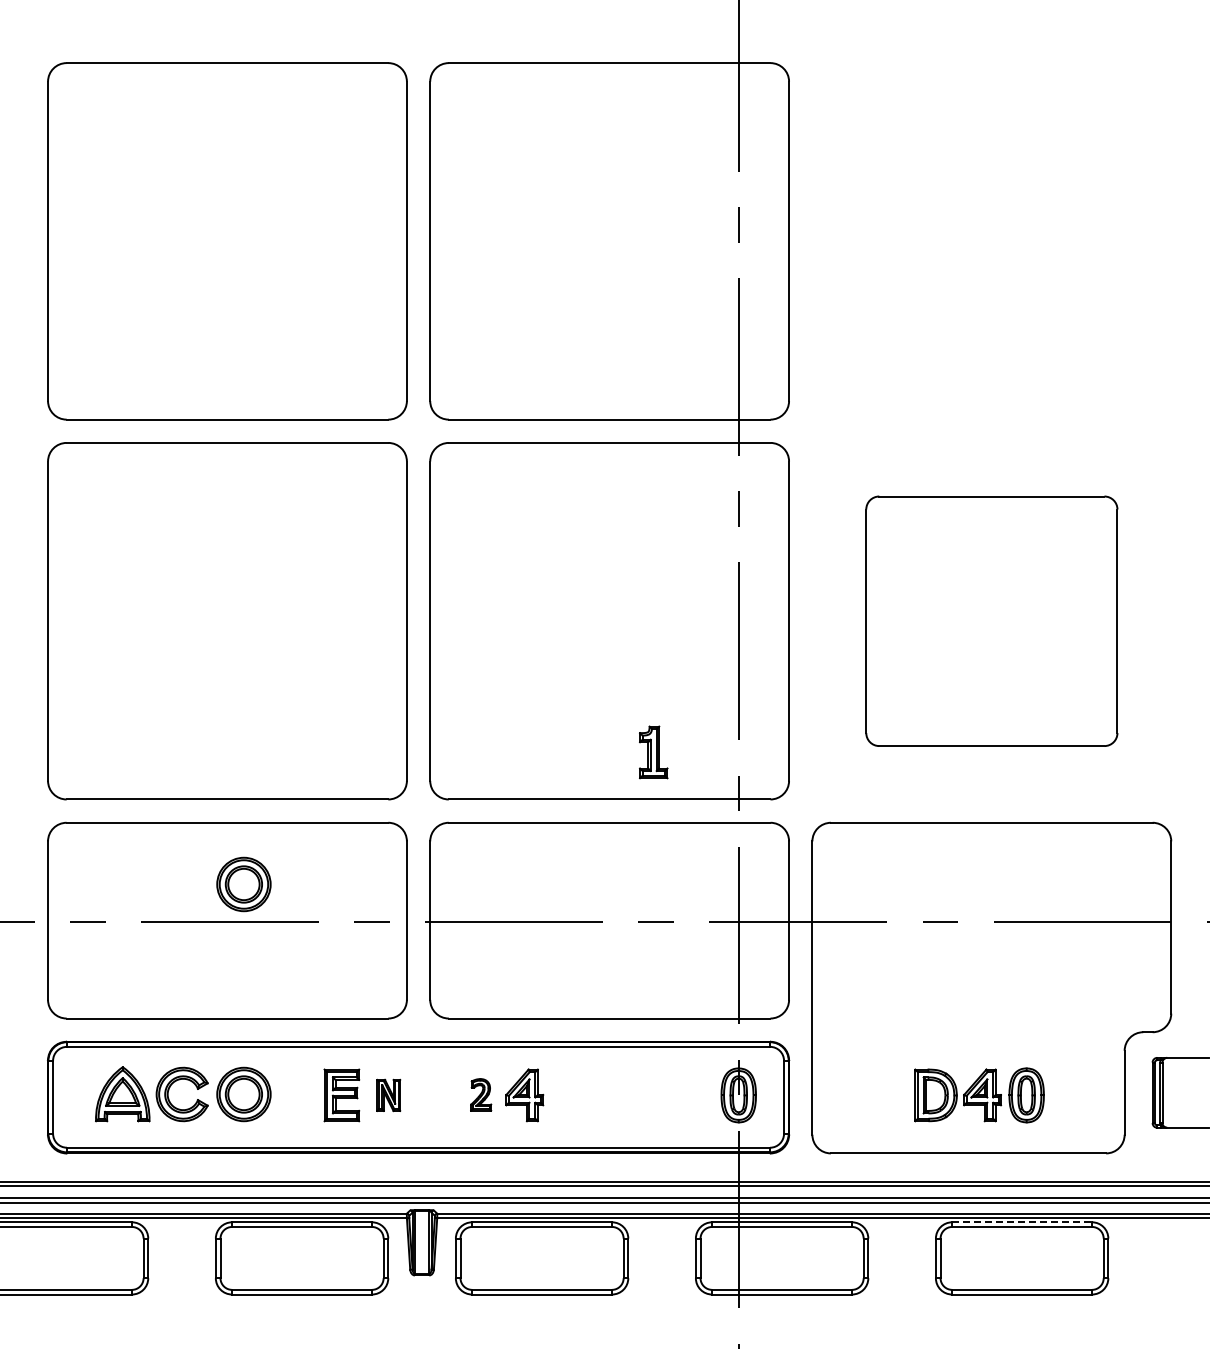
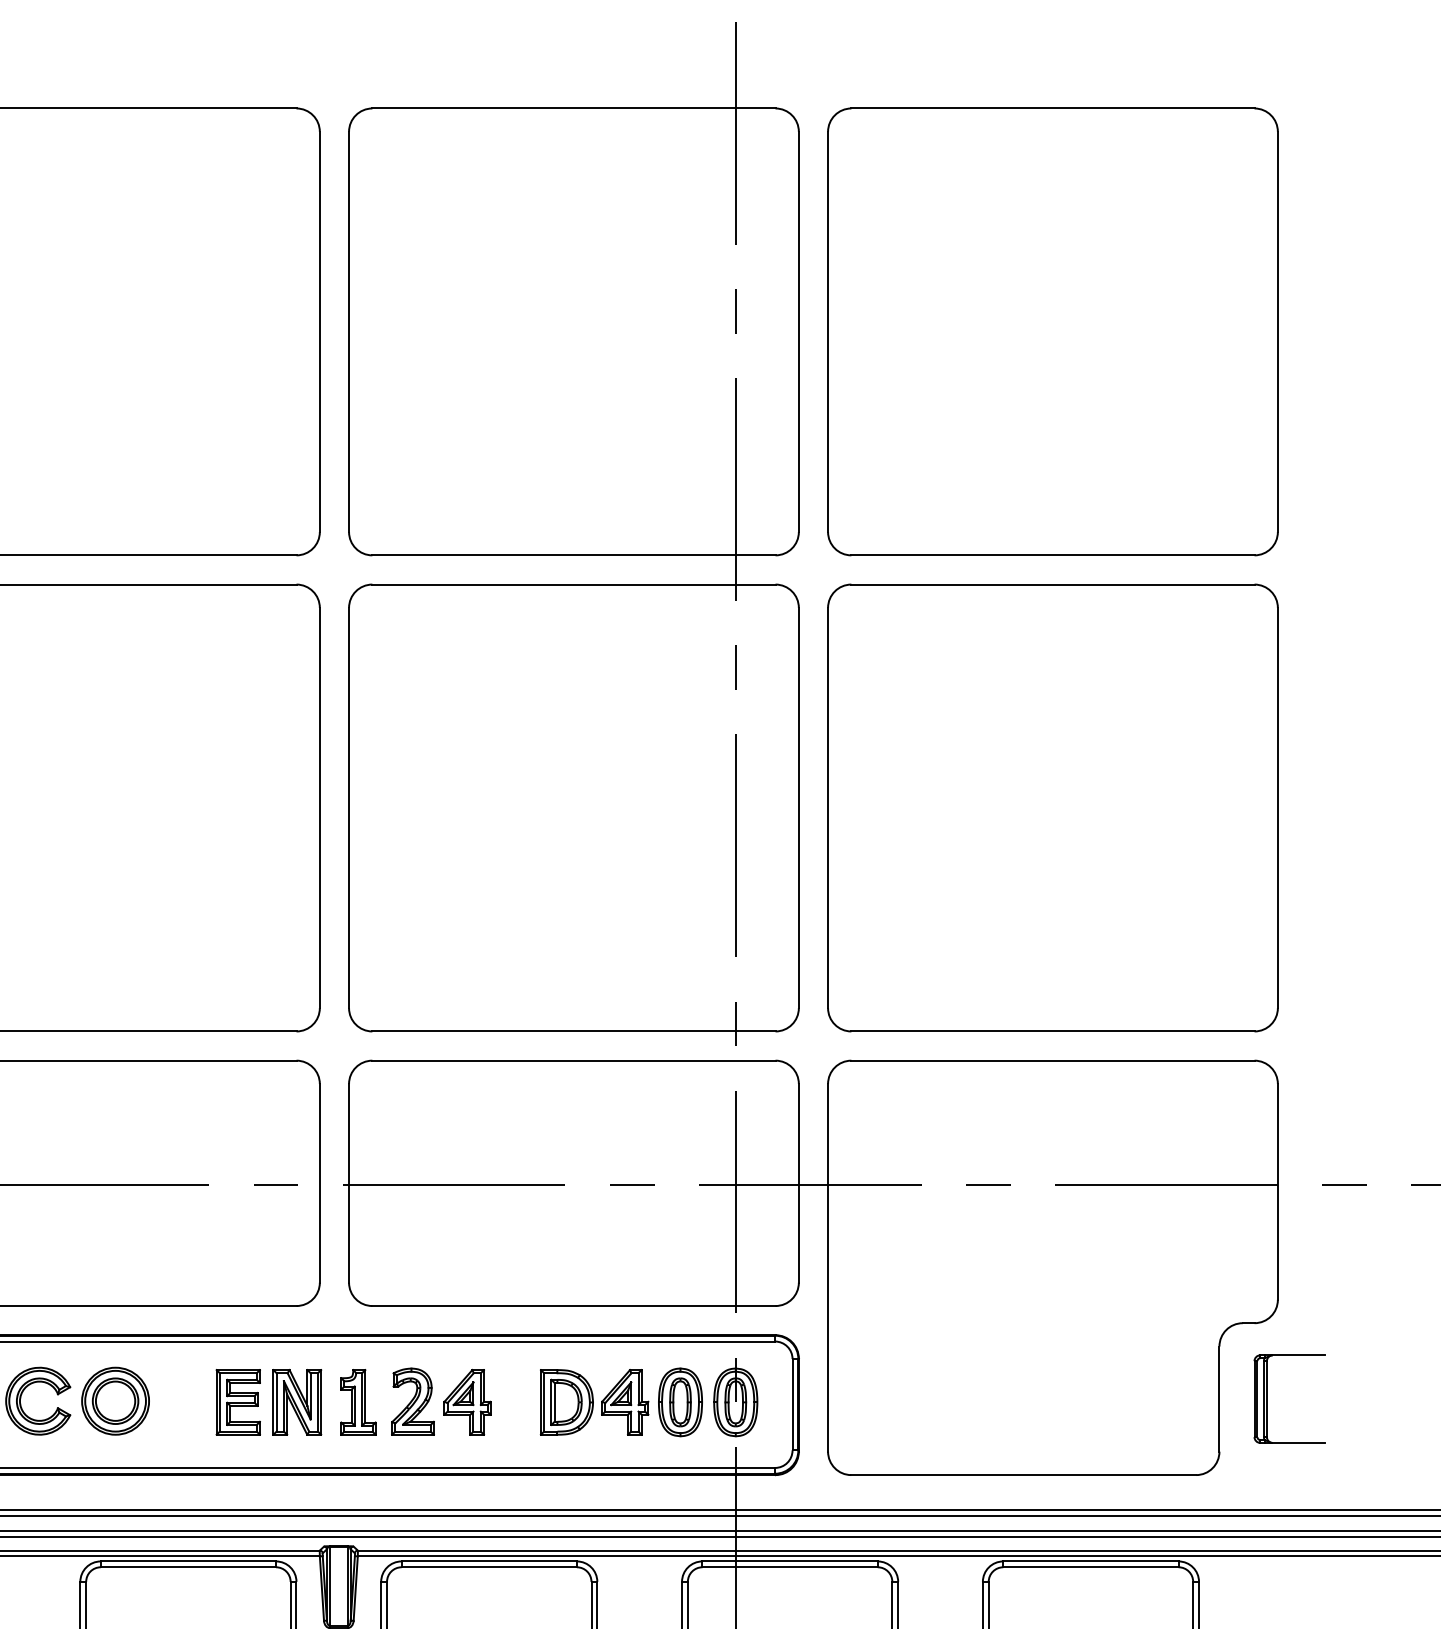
part: (991, 241) -> (1052, 332), added
part: (991, 621) -> (1052, 808), size x1.43
part: (653, 752) -> (358, 1402), moved
part: (243, 884) -> (115, 1138), removed
part: (480, 1094) -> (412, 1401), size x1.67
part: (388, 1095) -> (296, 1402), size x1.67
part: (979, 1095) -> (621, 1402), moved
line: (1022, 1222) -> (1091, 1561), dashed -> solid

